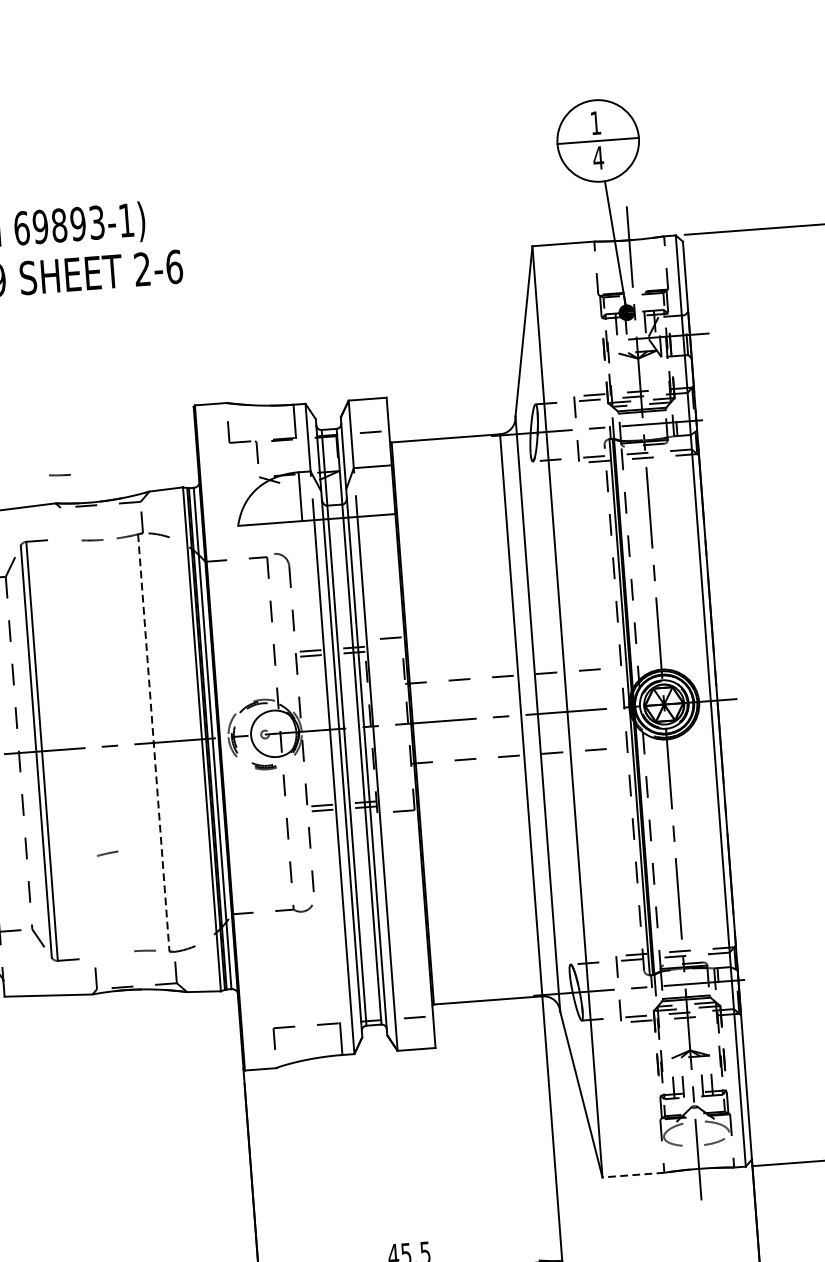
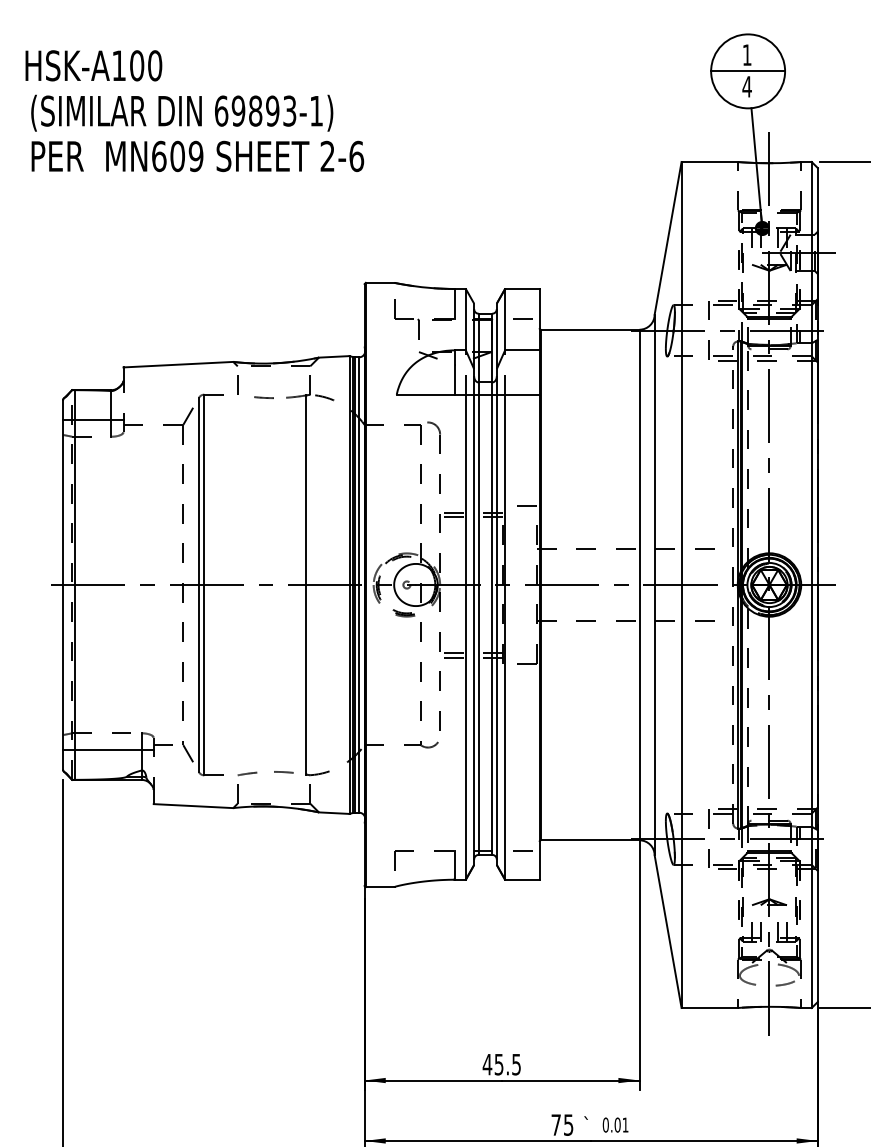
line: (59, 474) -> (238, 336), removed
line: (62, 527) -> (237, 384), added
line: (153, 743) -> (305, 585), dashed -> solid
line: (107, 853) -> (247, 773), moved
line: (633, 1175) -> (709, 1008), dashed -> solid

